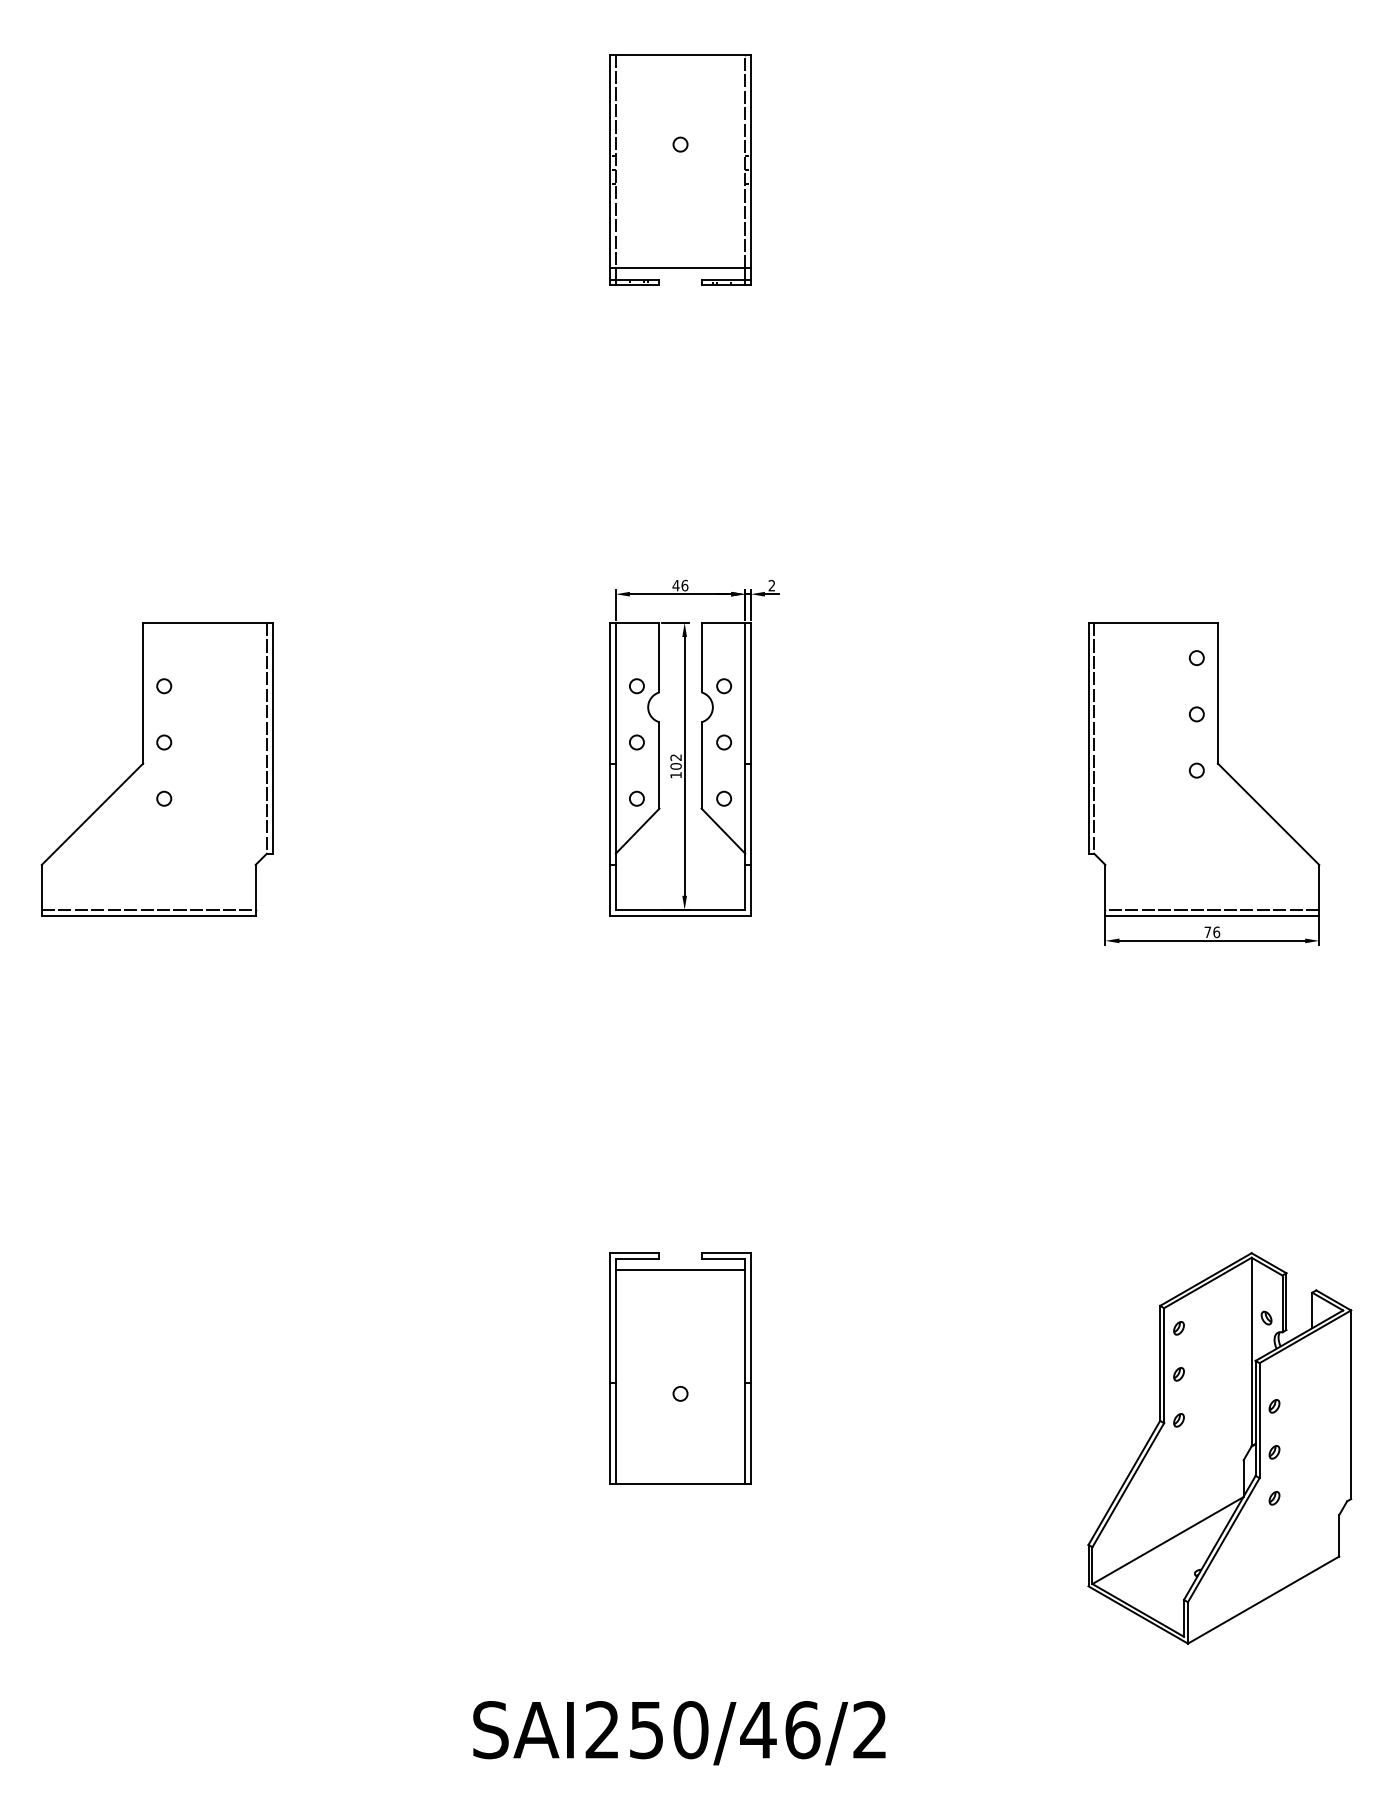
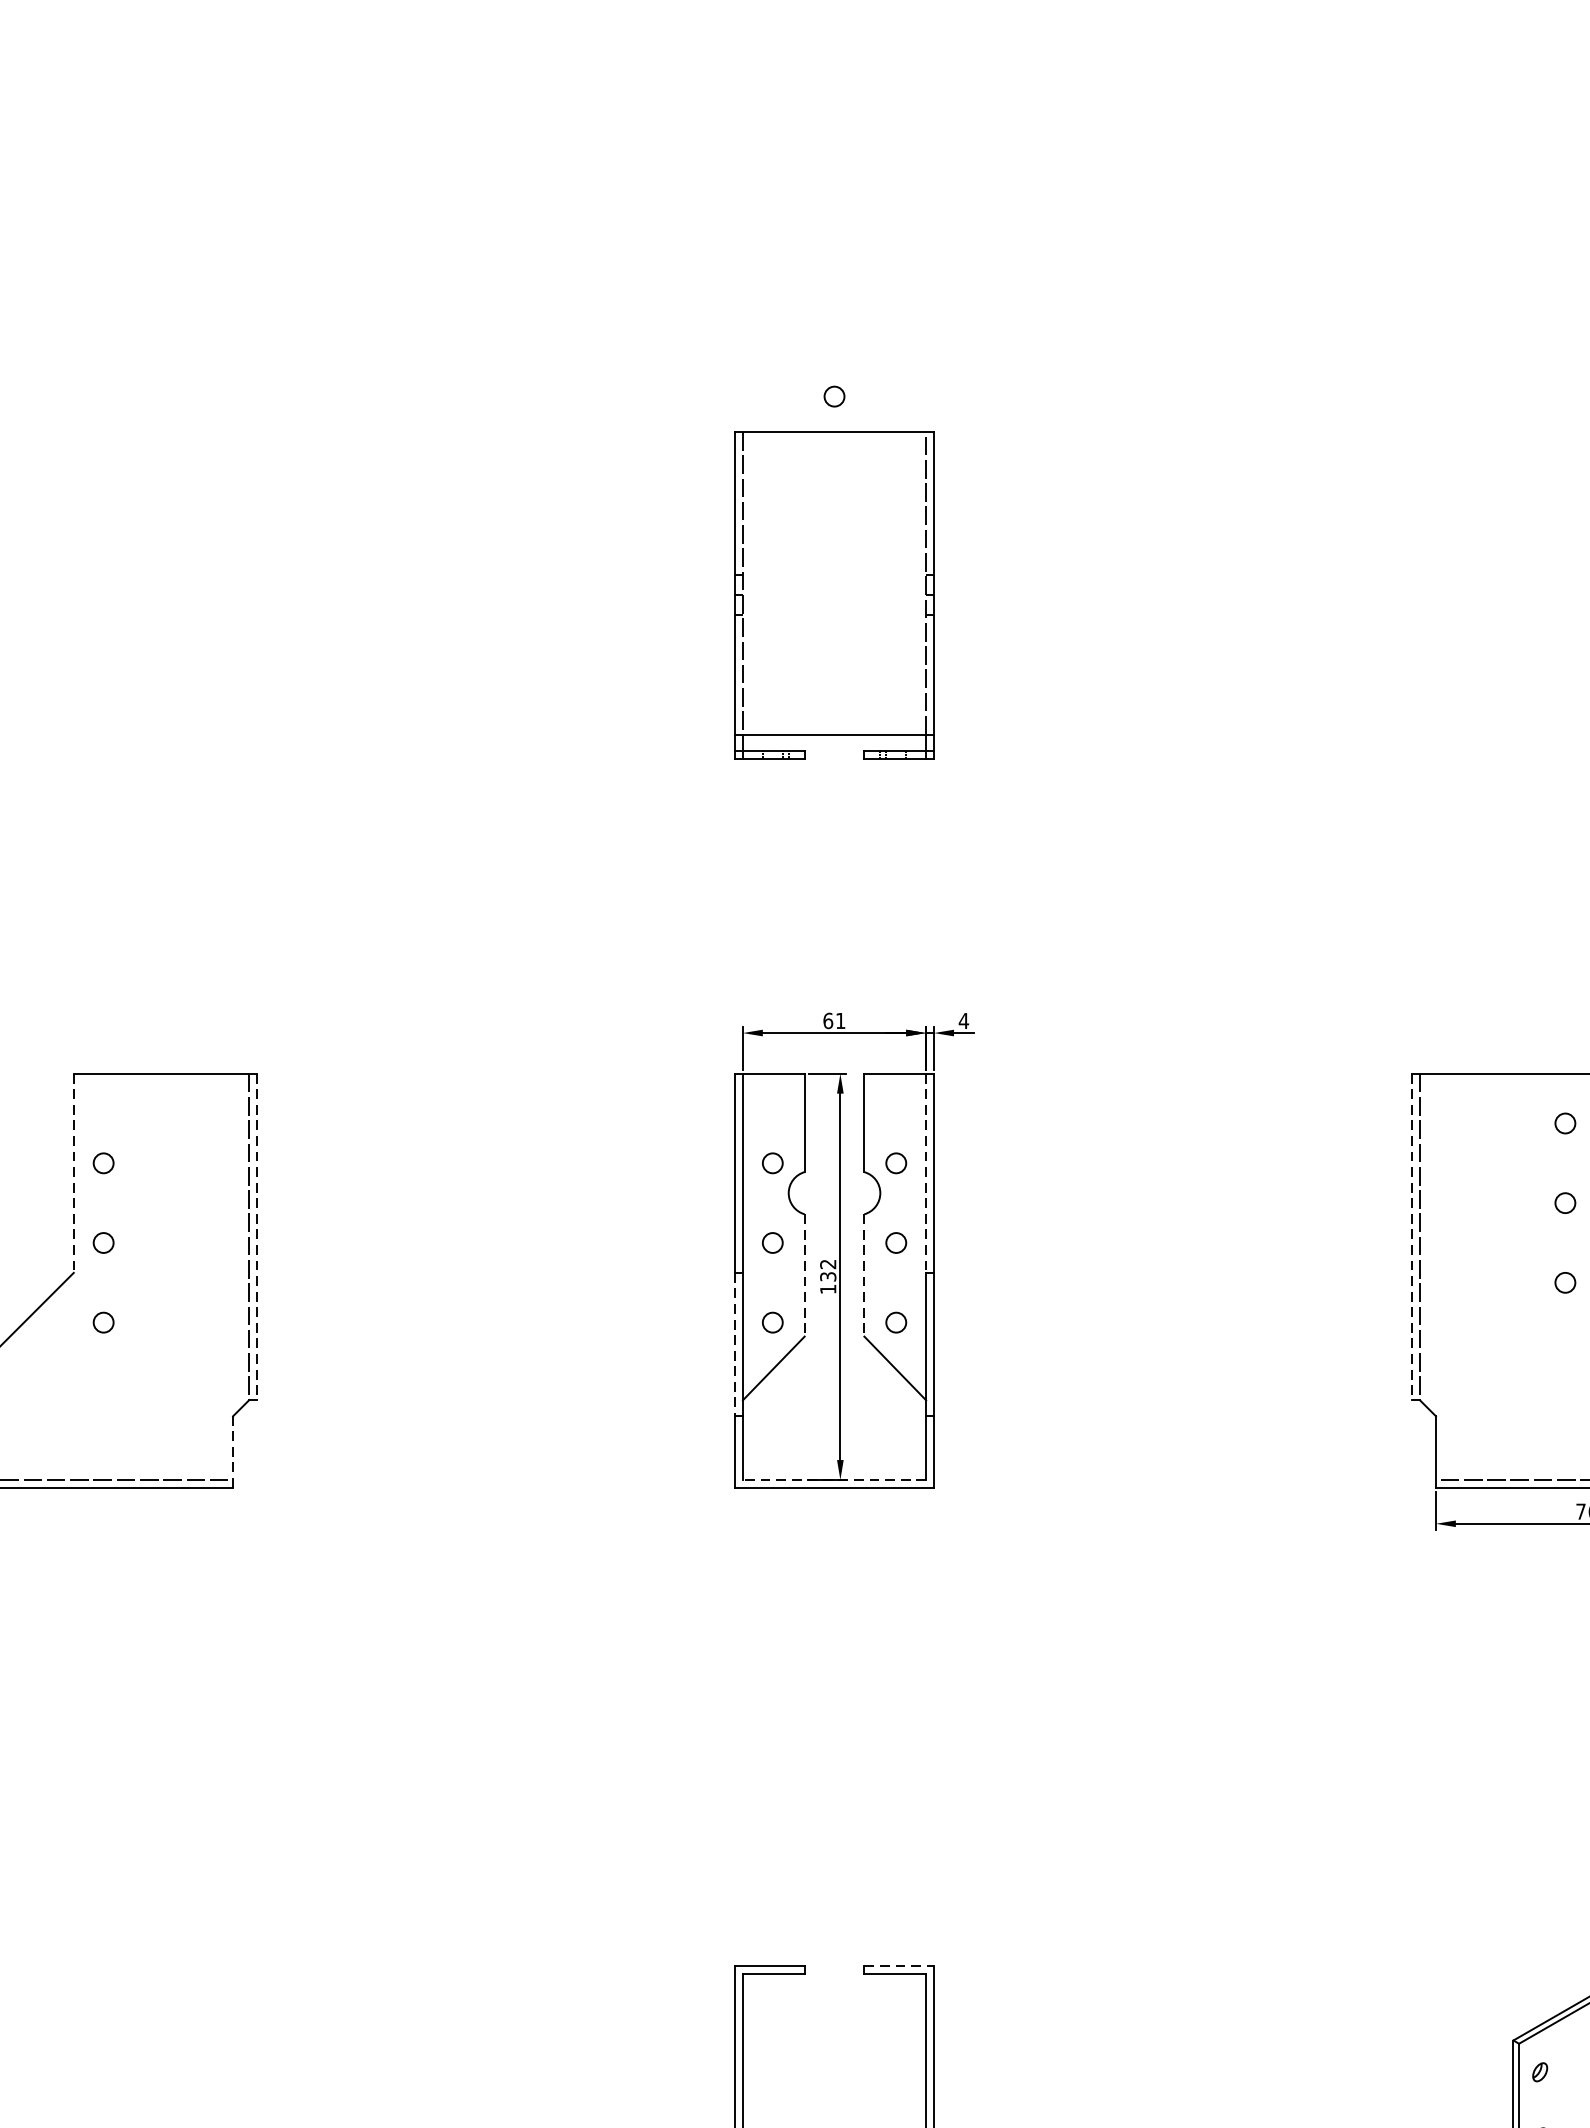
part: (680, 169) -> (834, 594), moved
text: (680, 585) -> (834, 1020), 46 -> 61
text: (771, 585) -> (963, 1020), 2 -> 4
line: (143, 693) -> (74, 1173), solid -> dashed
line: (745, 693) -> (926, 1173), solid -> dashed
line: (272, 738) -> (256, 1237), solid -> dashed
line: (1088, 738) -> (1412, 1237), solid -> dashed
line: (659, 765) -> (804, 1275), solid -> dashed
line: (701, 765) -> (864, 1275), solid -> dashed
text: (675, 766) -> (827, 1276), 102 -> 132
line: (610, 814) -> (735, 1344), solid -> dashed
line: (255, 889) -> (232, 1451), solid -> dashed
line: (680, 909) -> (834, 1479), solid -> dashed
line: (726, 1253) -> (899, 1966), solid -> dashed
line: (680, 1270) -> (834, 1990), removed

